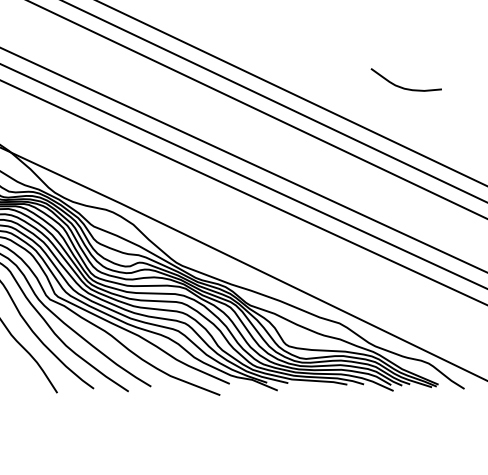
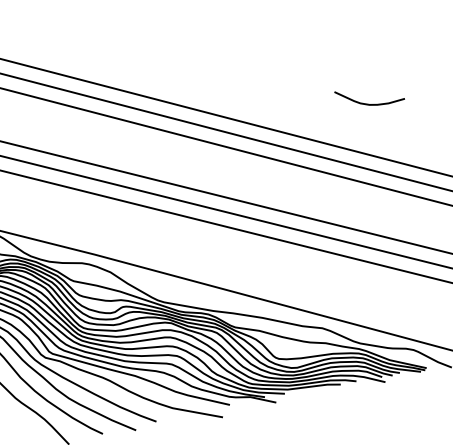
curve: (401, 86) -> (366, 103), moved

